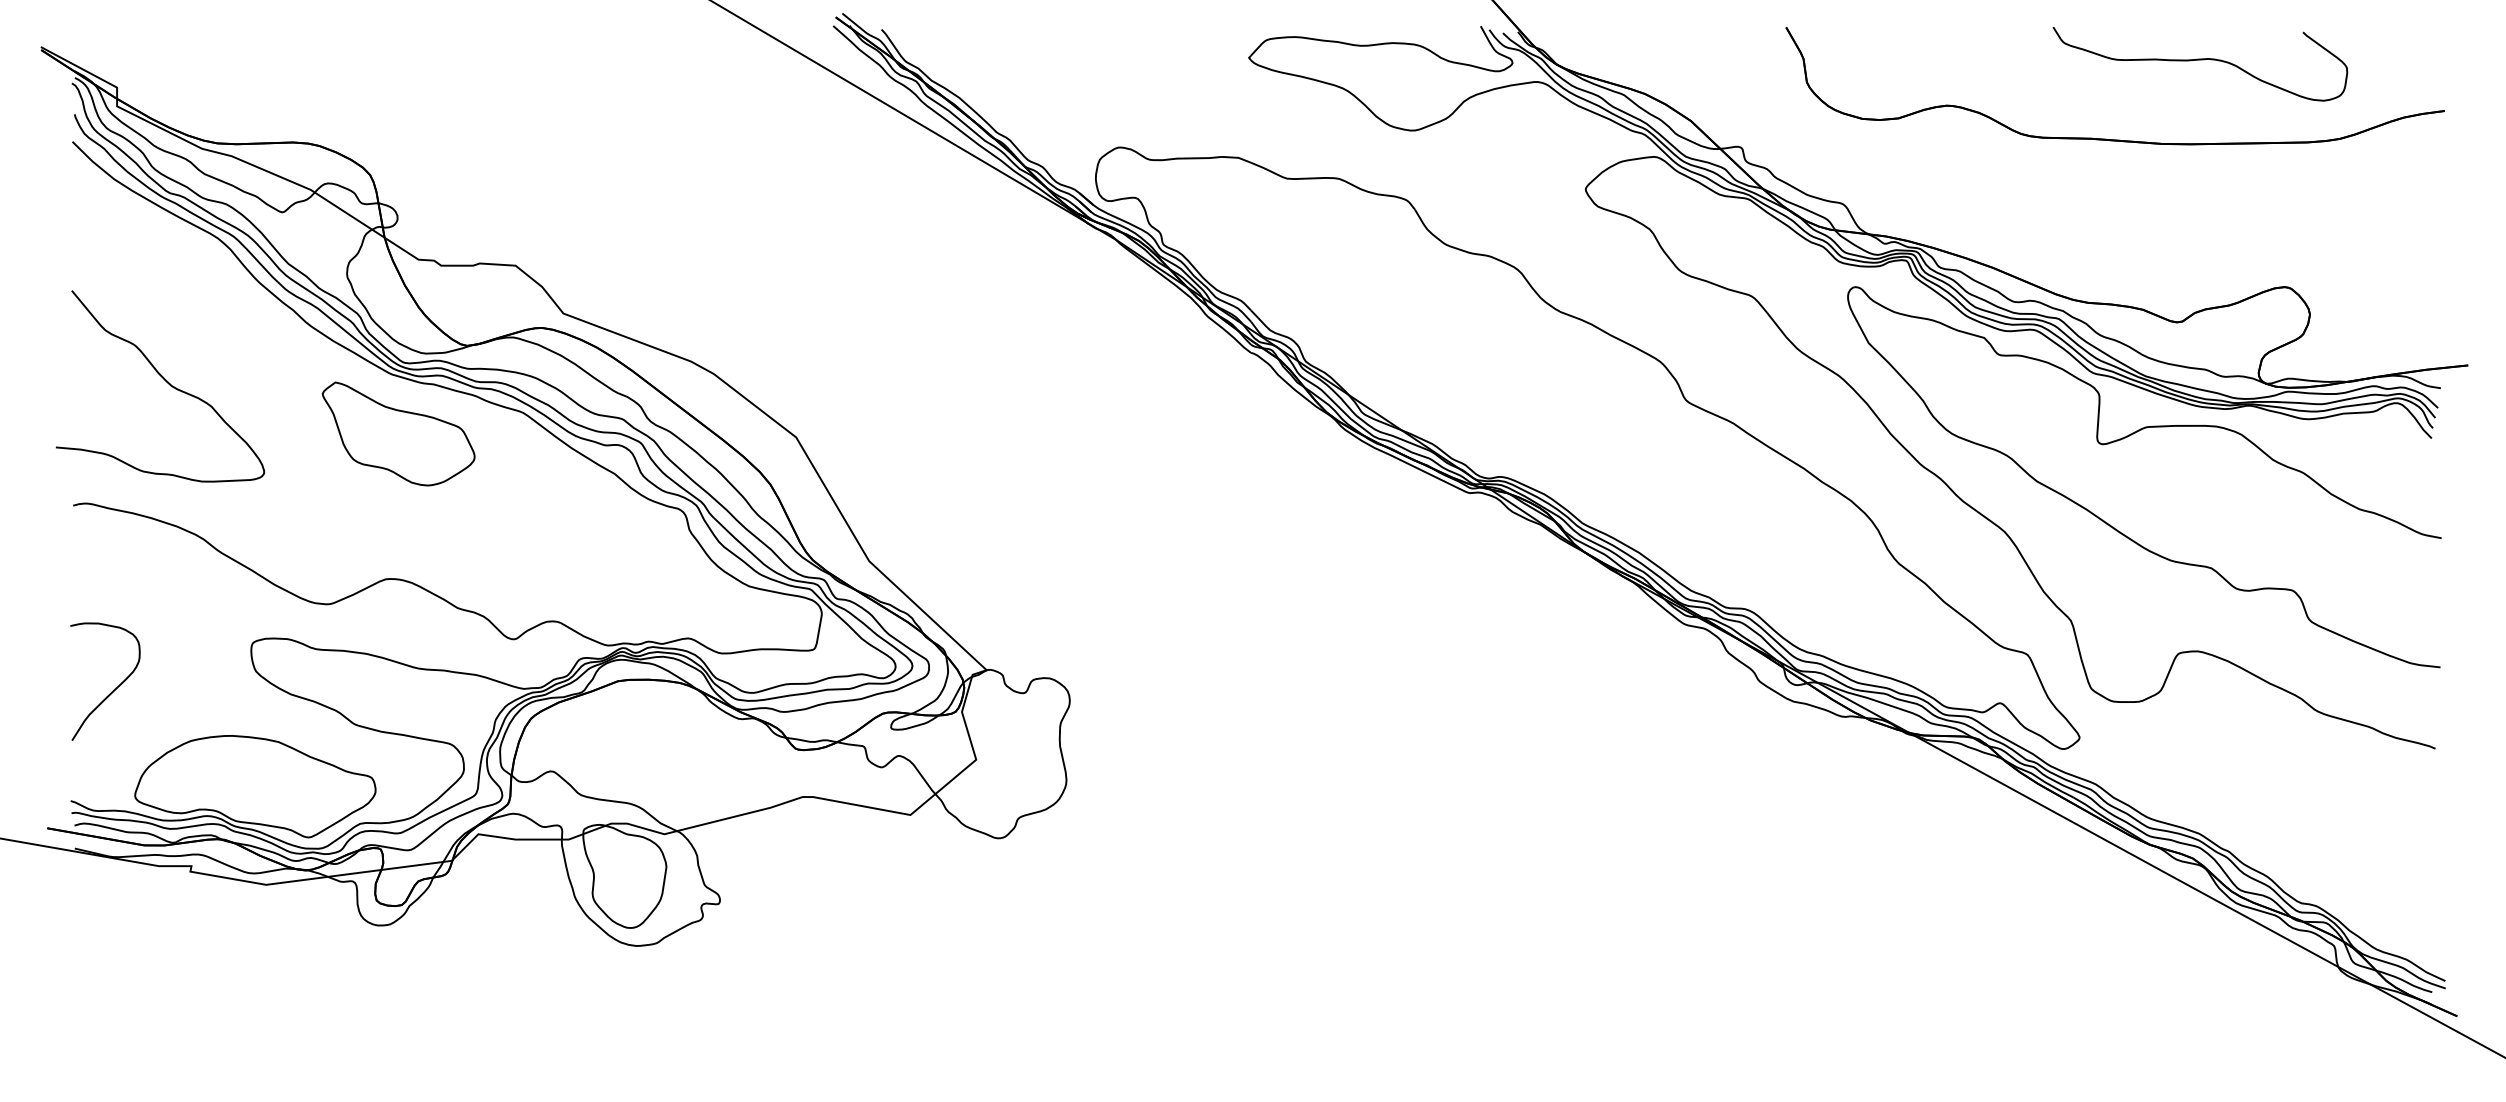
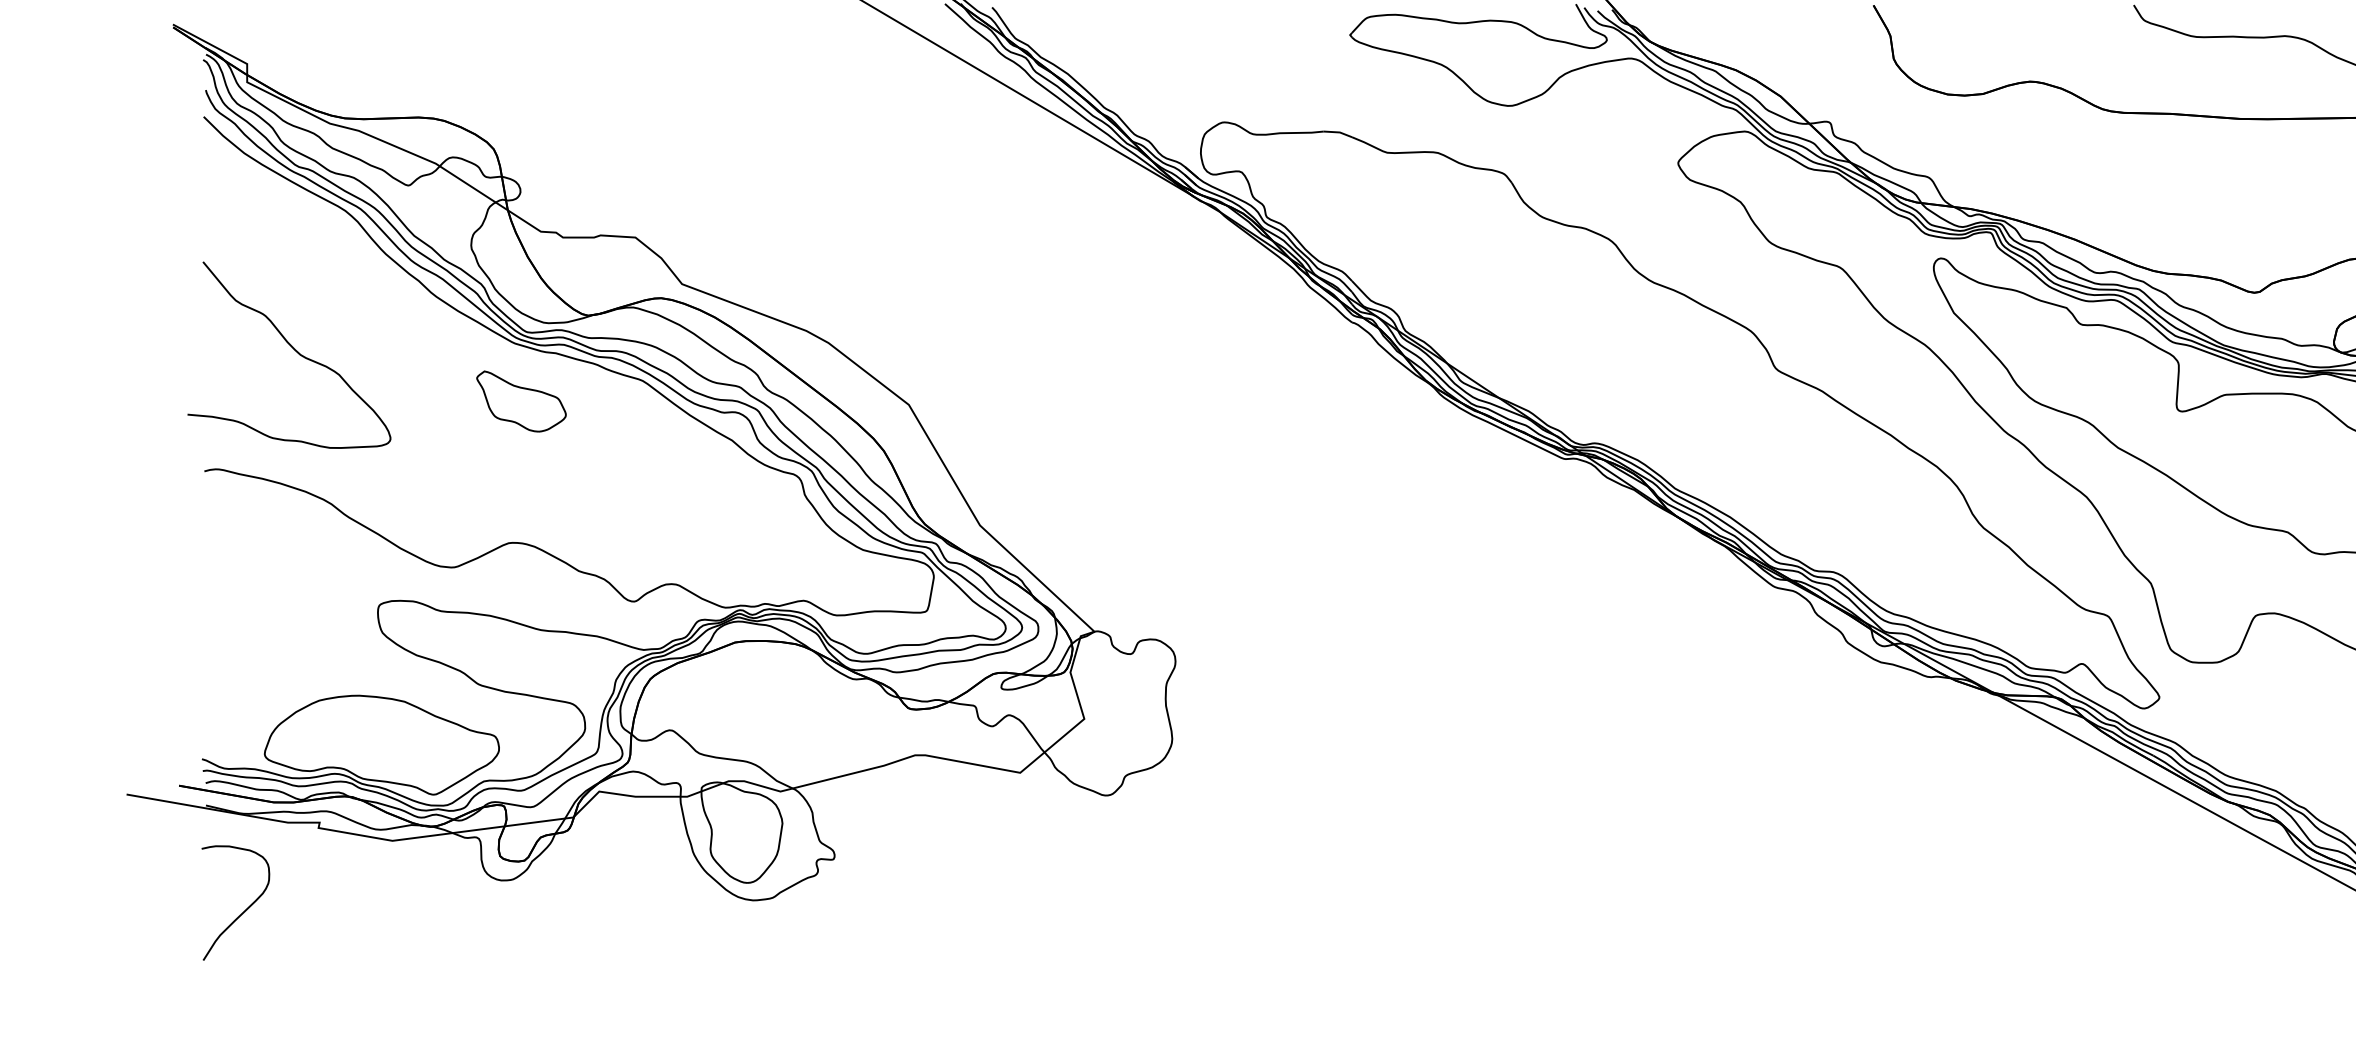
part: (398, 433) -> (521, 401), size x0.6
curve: (113, 689) -> (243, 910), moved

